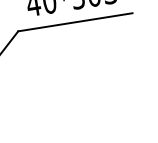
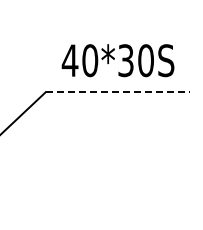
line: (75, 22) -> (118, 92), solid -> dashed

